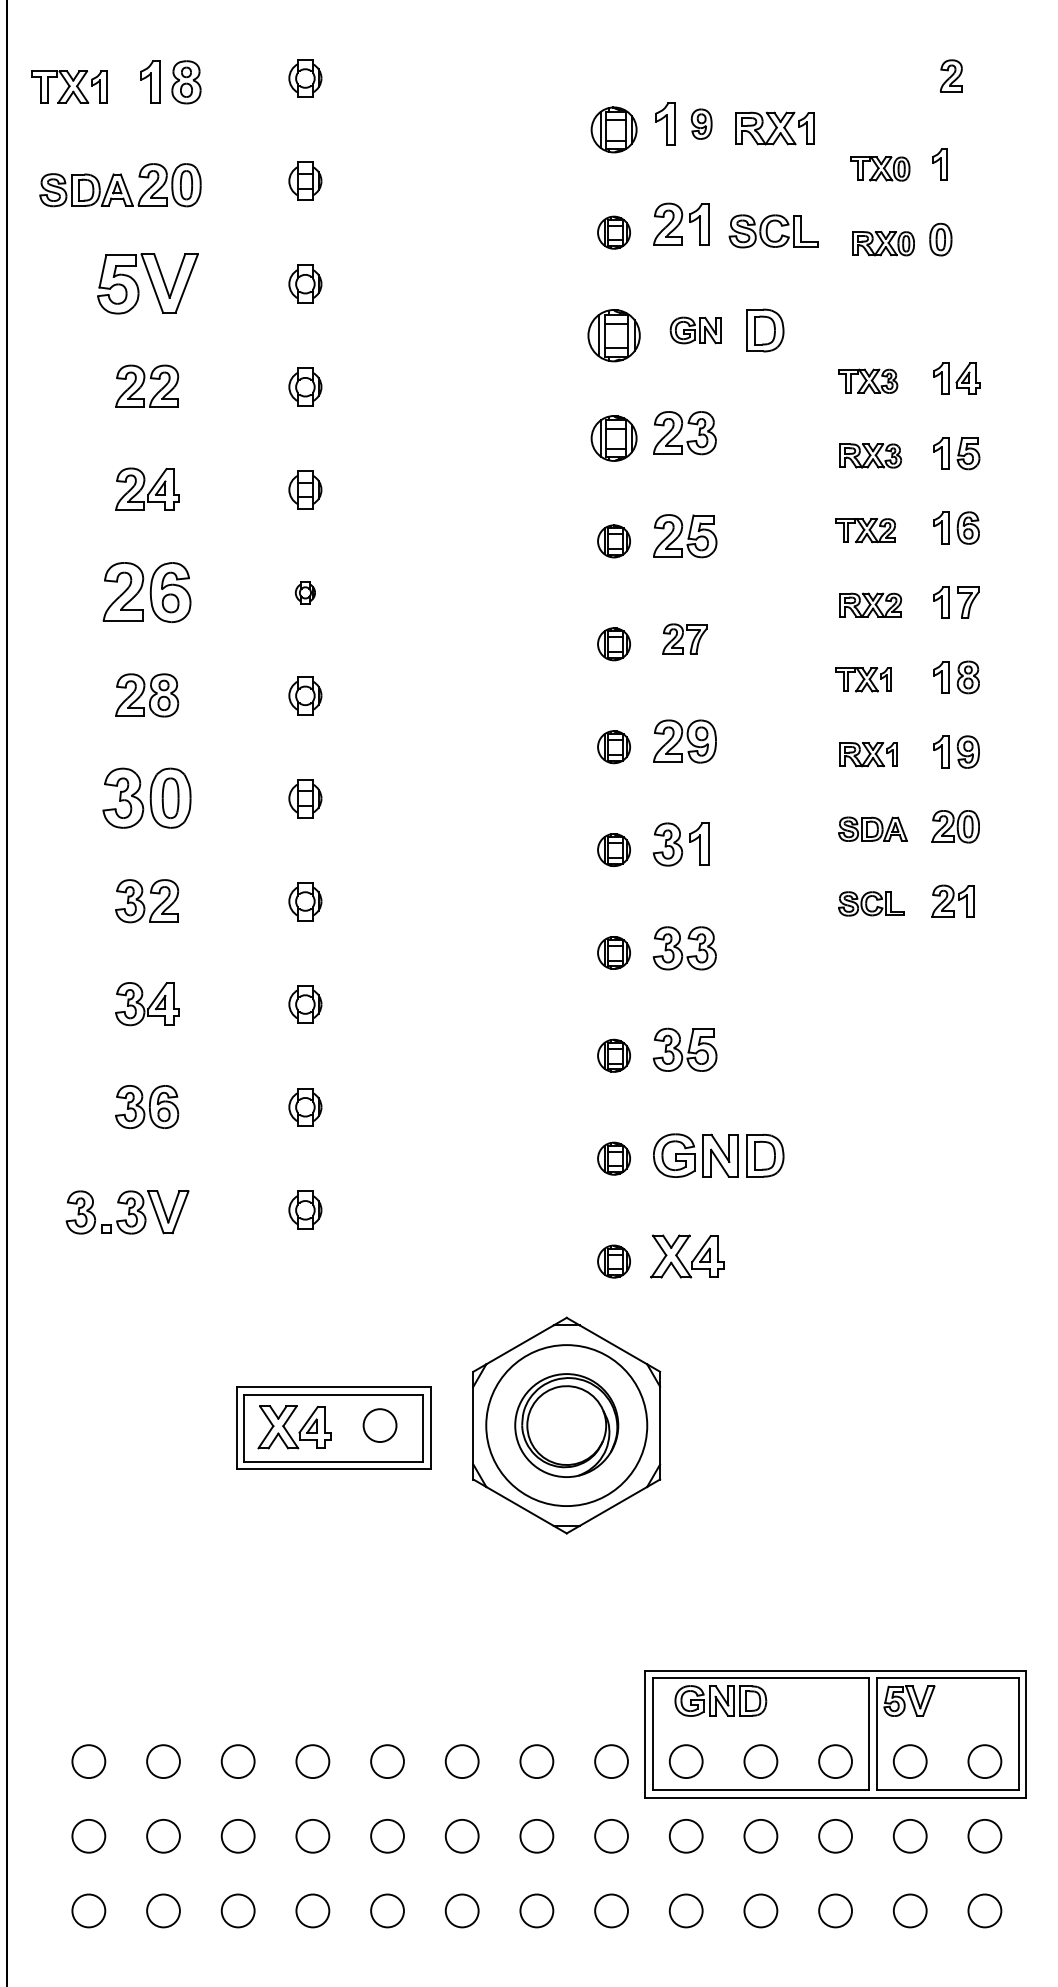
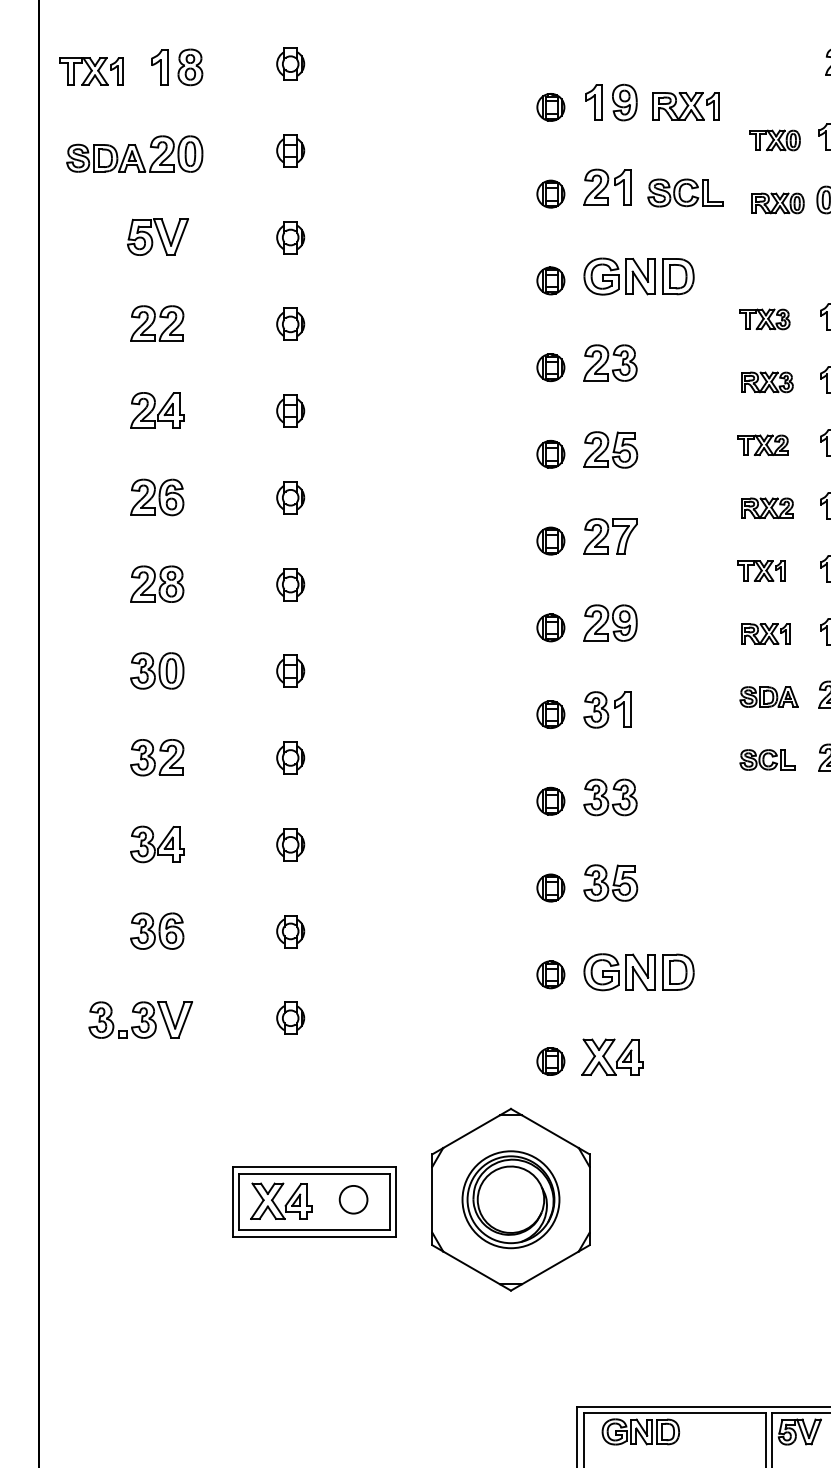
part: (701, 124) -> (624, 102), size x1.43
part: (613, 129) -> (550, 107), size x0.71
part: (147, 283) -> (157, 236), size x0.71
part: (695, 330) -> (619, 276), size x1.67
part: (613, 335) -> (550, 280), size x0.62
part: (613, 438) -> (550, 367), size x0.71
part: (147, 592) -> (157, 497), size x0.71
part: (305, 592) -> (290, 497), size x1.67
part: (684, 638) -> (610, 536), size x1.43
part: (147, 798) -> (157, 671), size x0.71
circle: (566, 1425) -> (510, 1199), size x0.71

